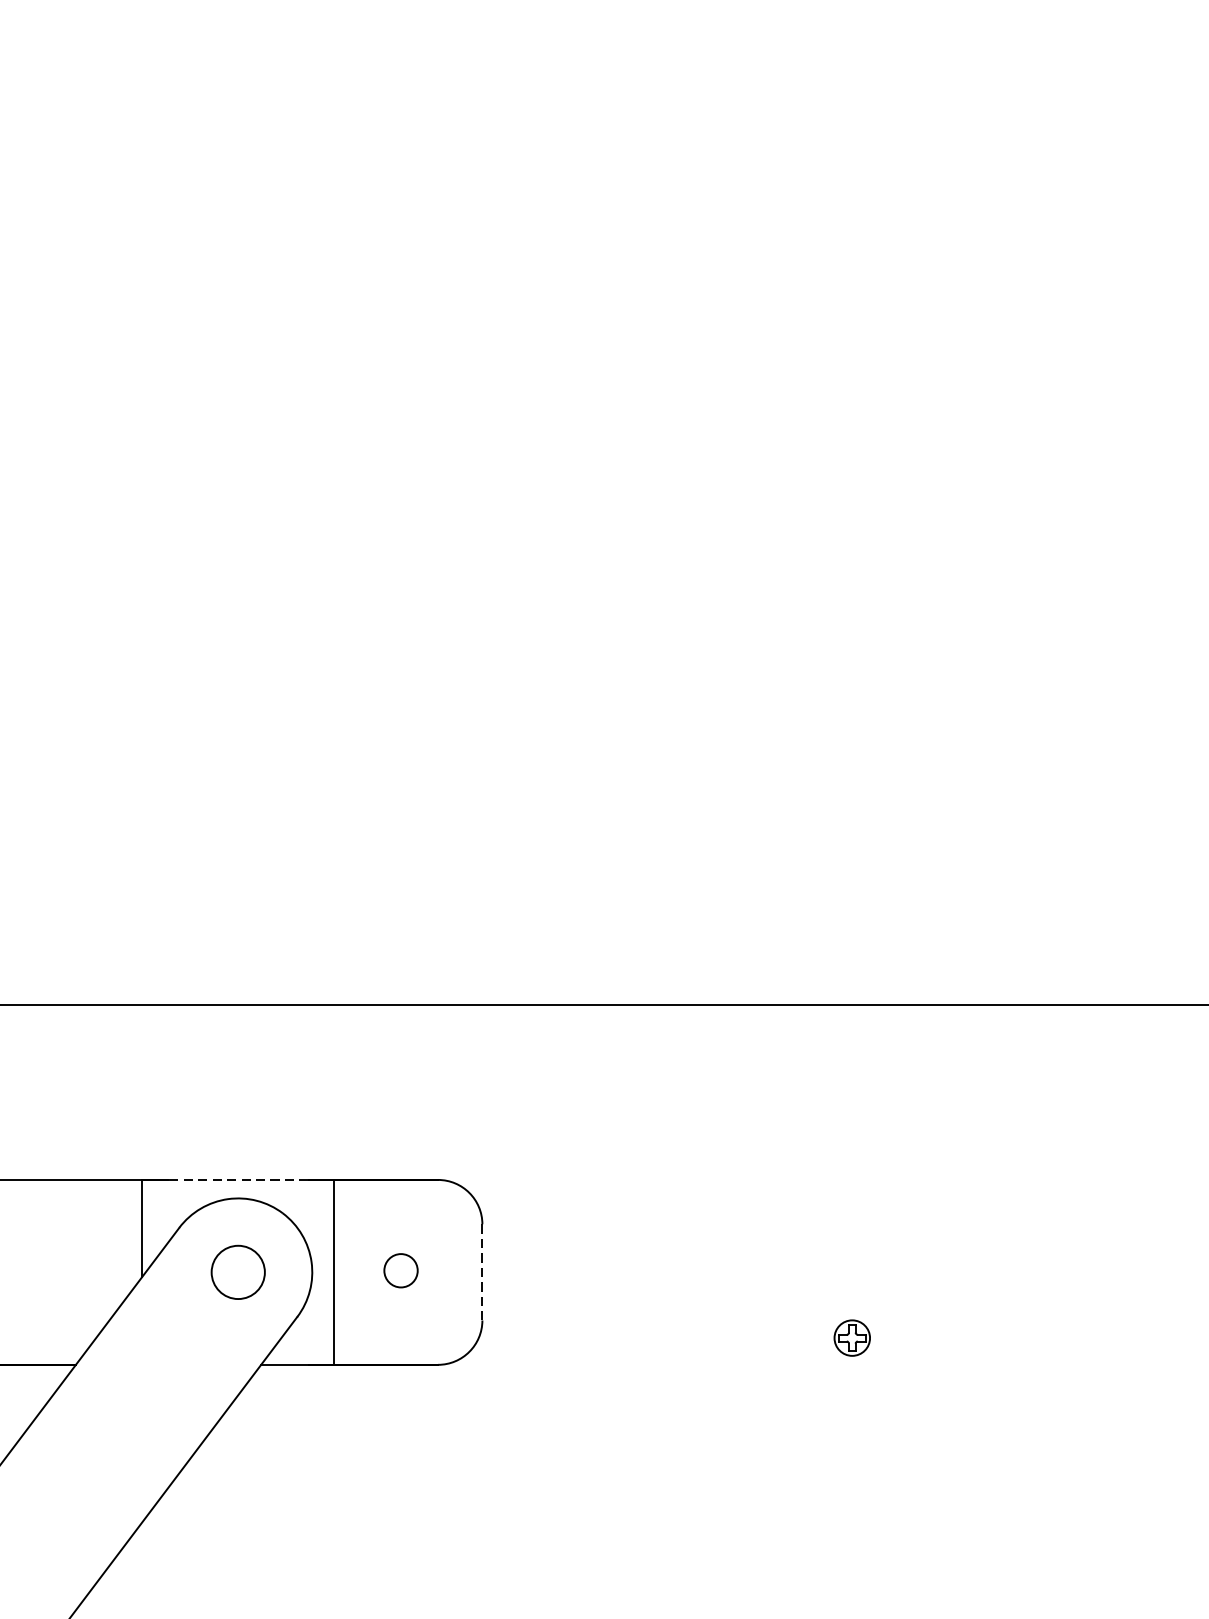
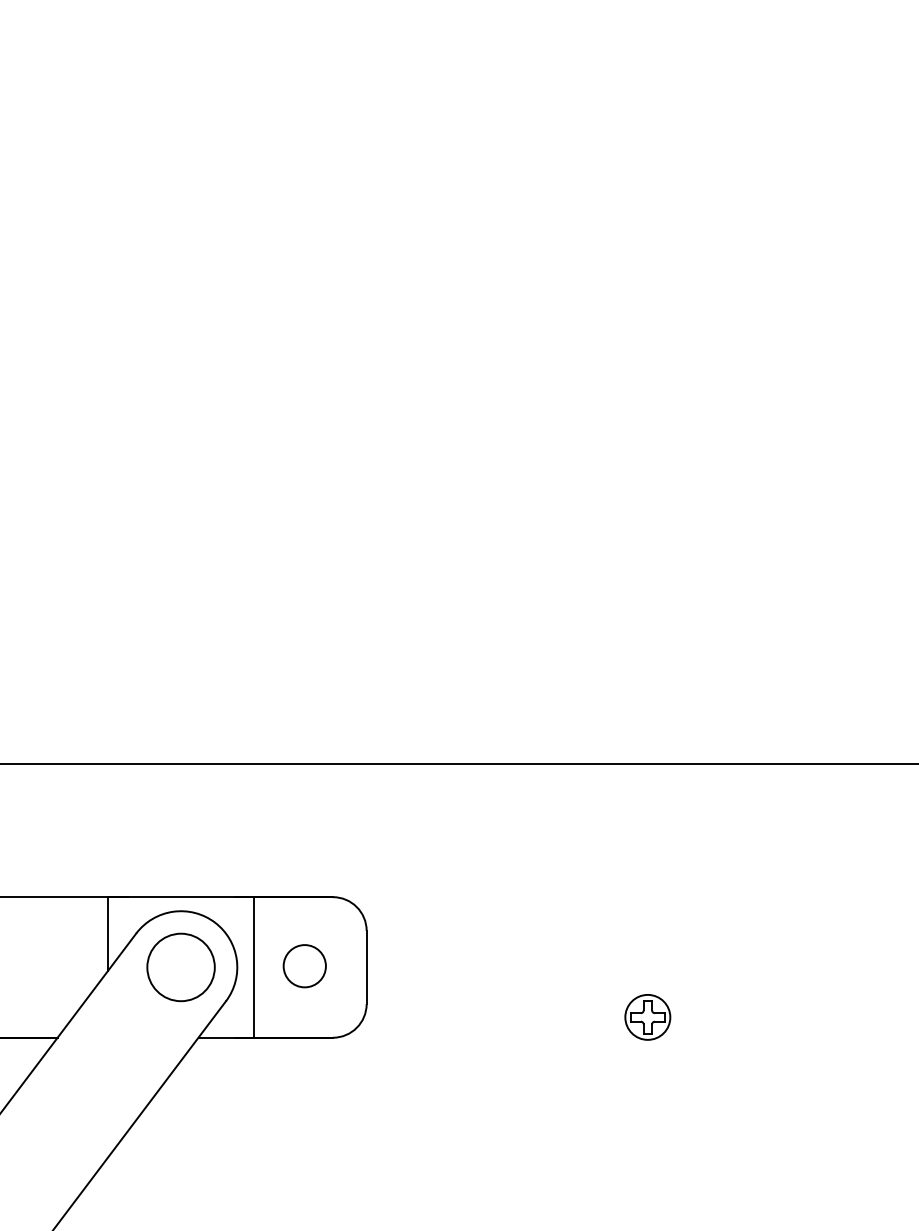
line: (237, 1180) -> (180, 897), dashed -> solid
circle: (400, 1271) -> (304, 966), size x1.67
circle: (237, 1272) -> (180, 967), size x1.67
line: (482, 1272) -> (366, 967), dashed -> solid
part: (851, 1338) -> (647, 1017), size x1.67

